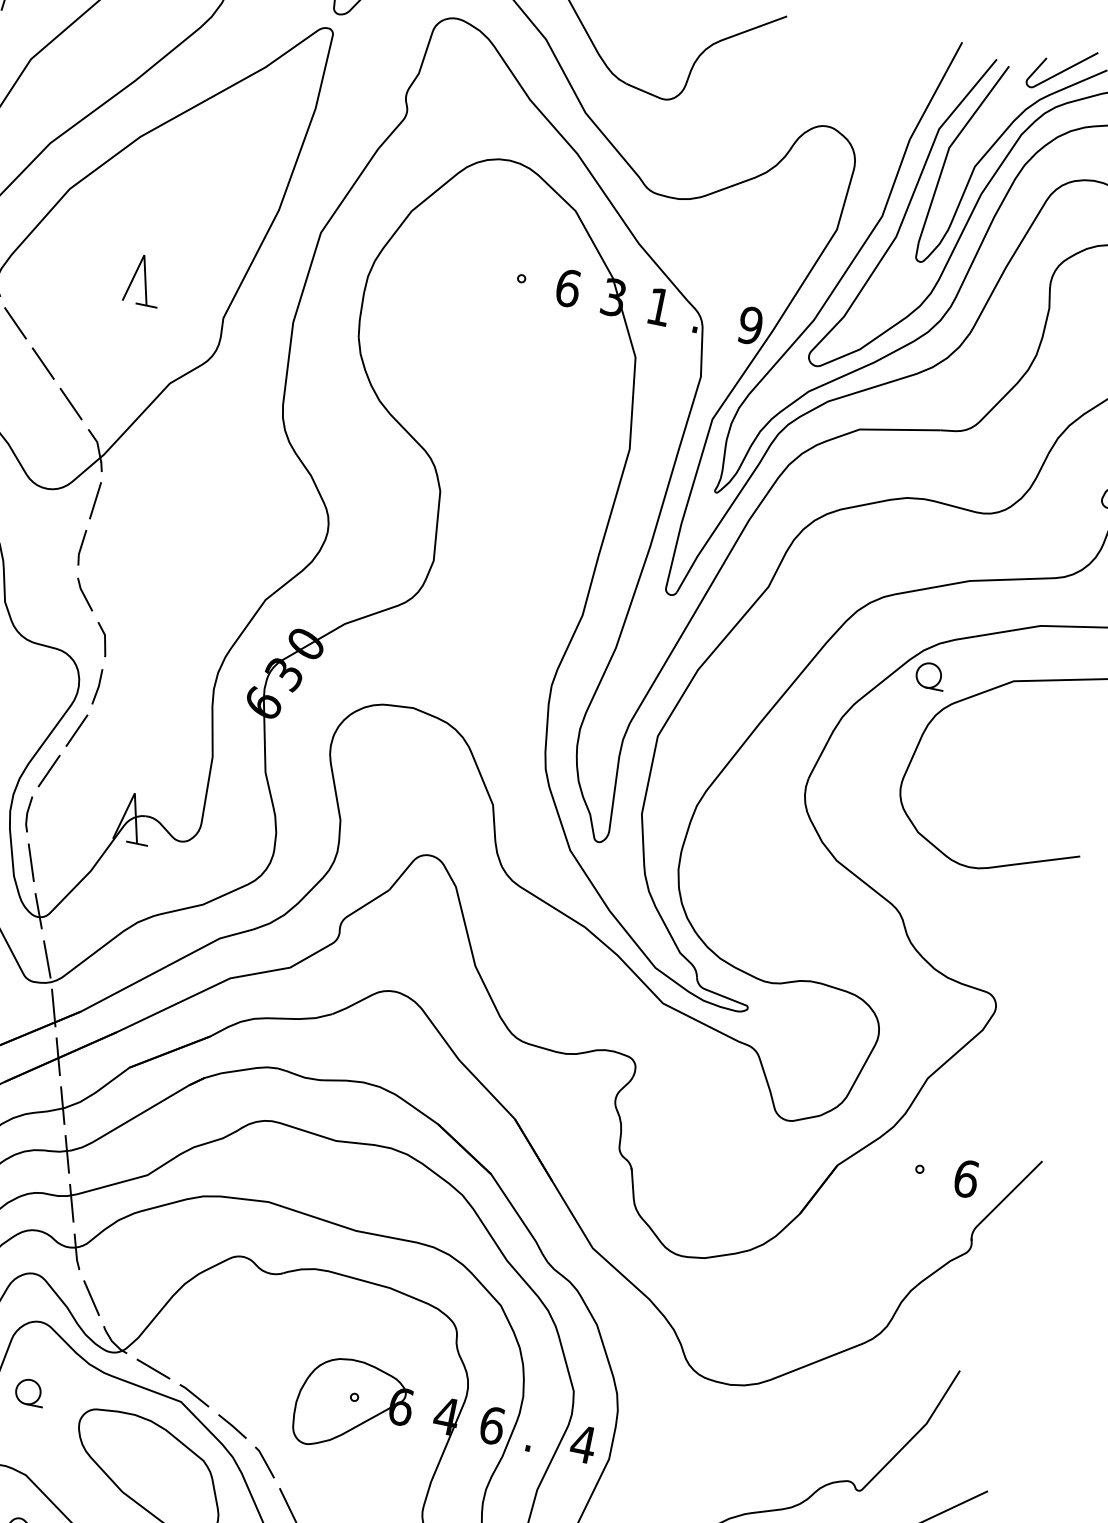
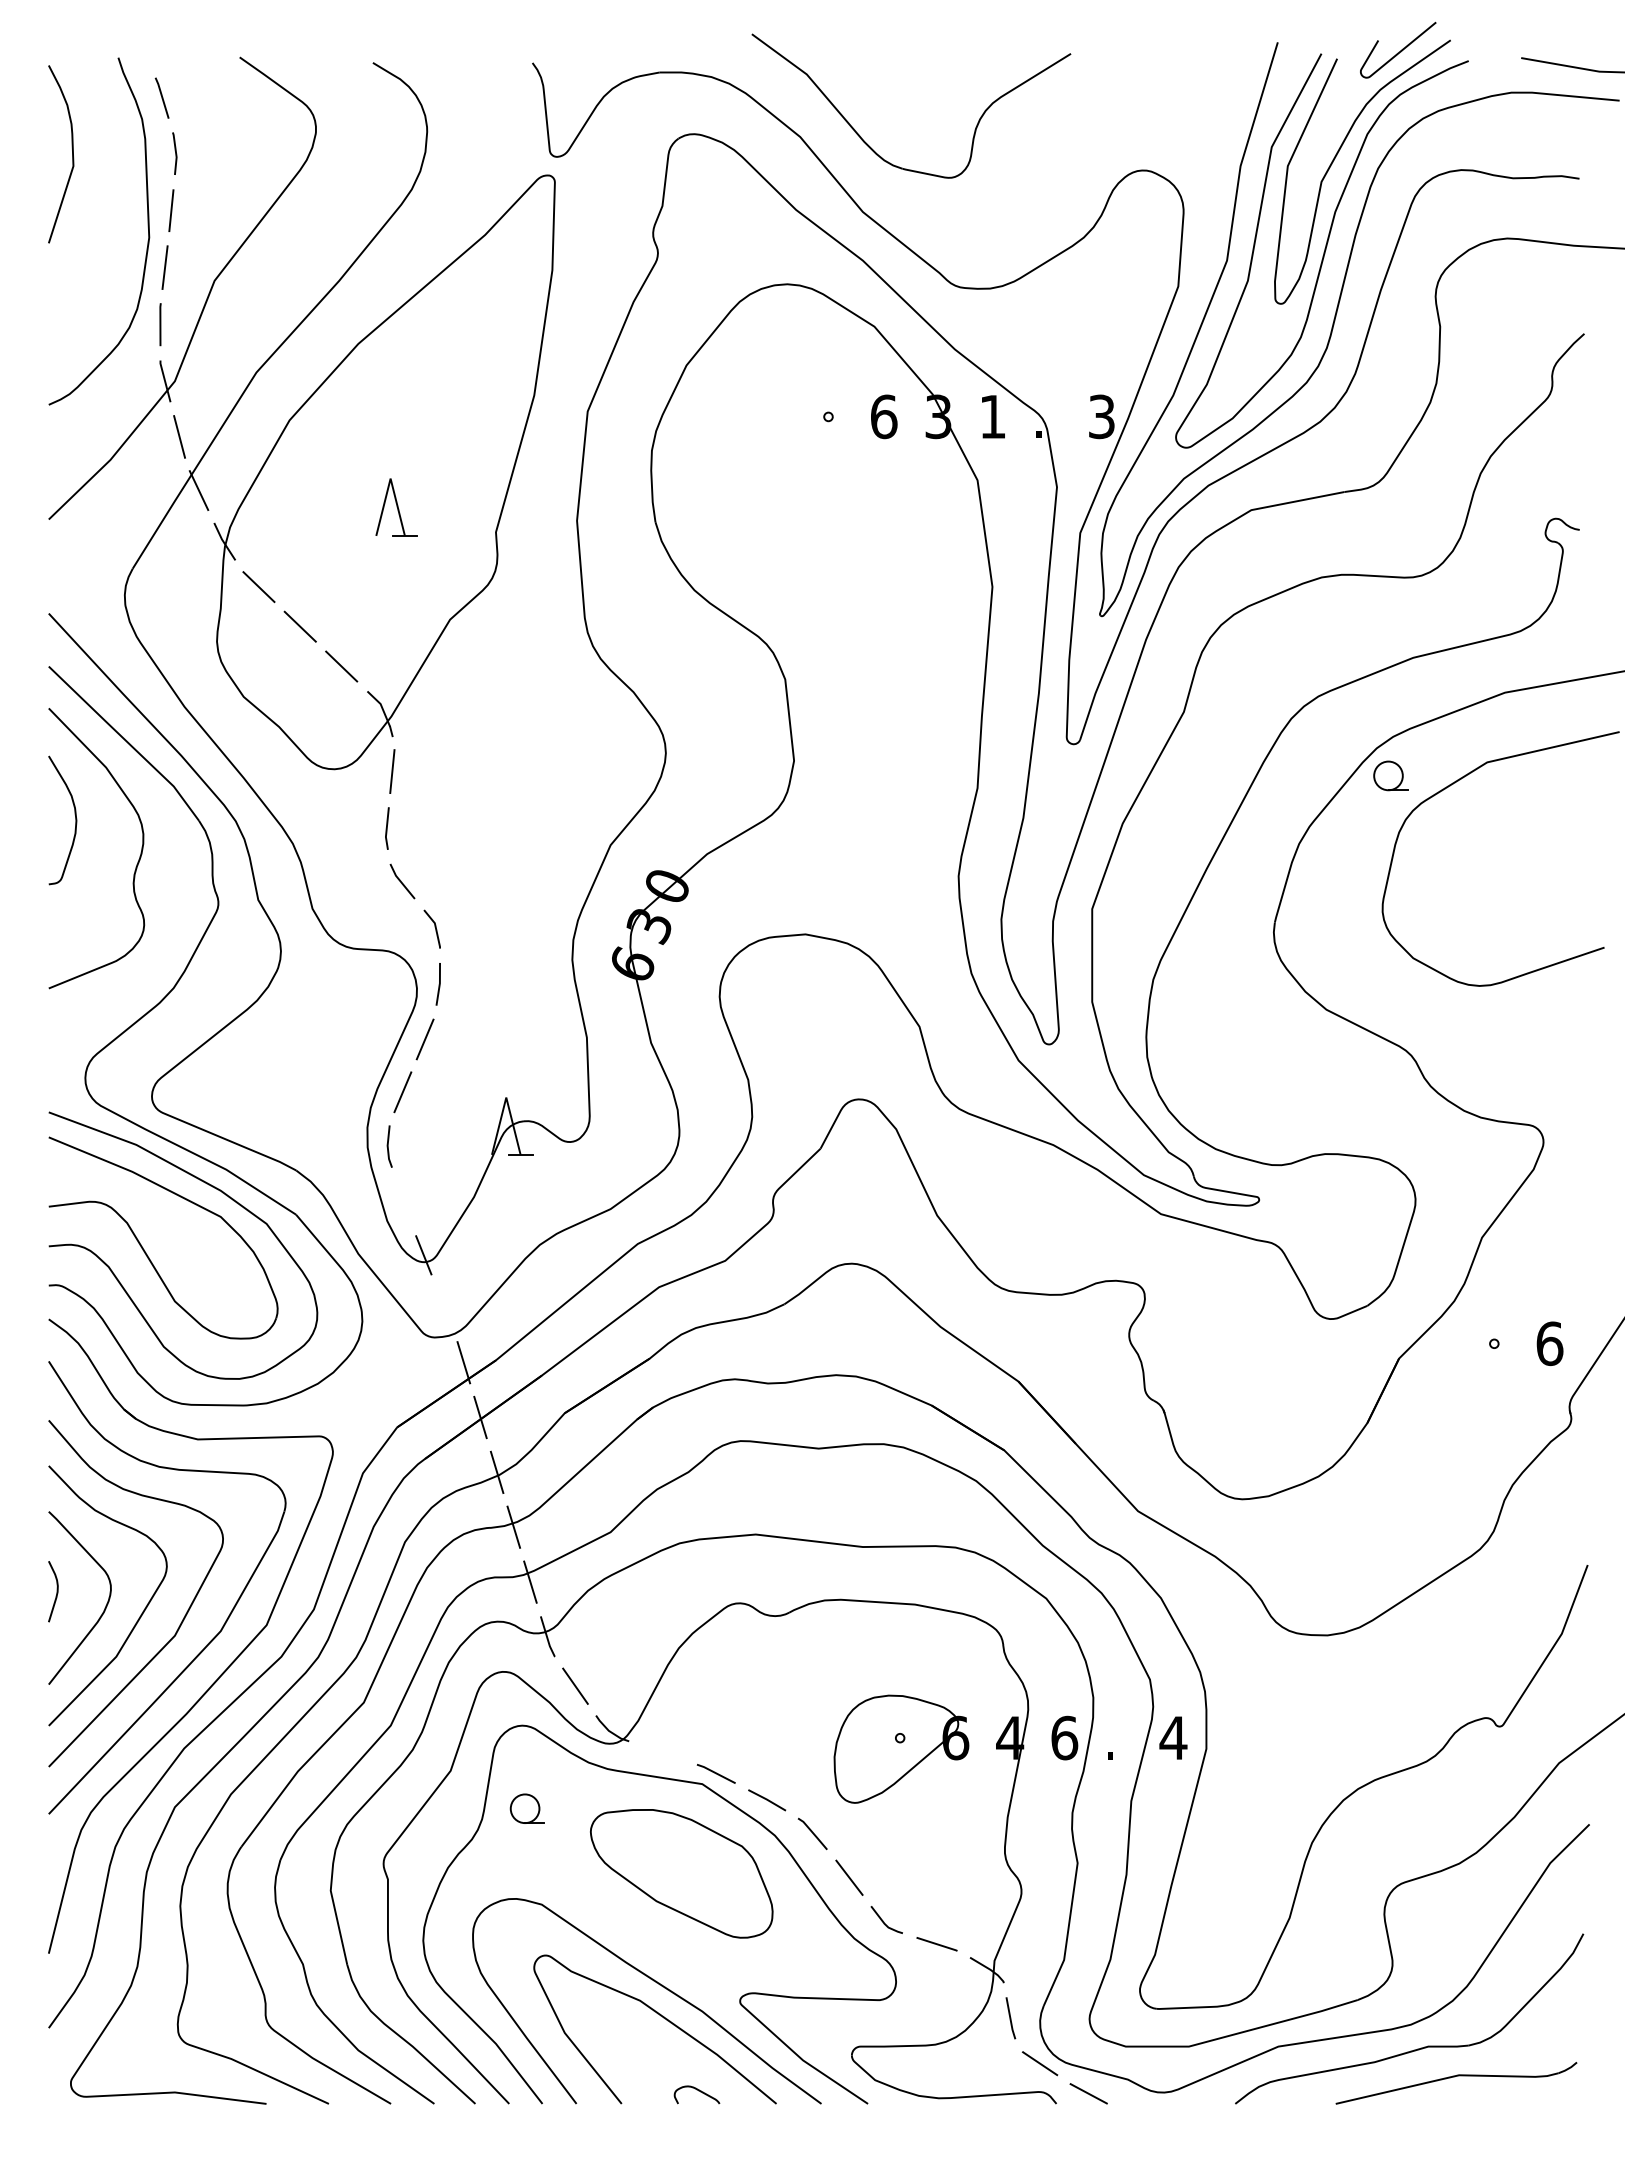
text: (750, 325) -> (1101, 416), 9 -> 3
line: (30, 862) -> (403, 1201), removed
line: (46, 959) -> (444, 1308), removed
line: (152, 1369) -> (662, 1753), removed

